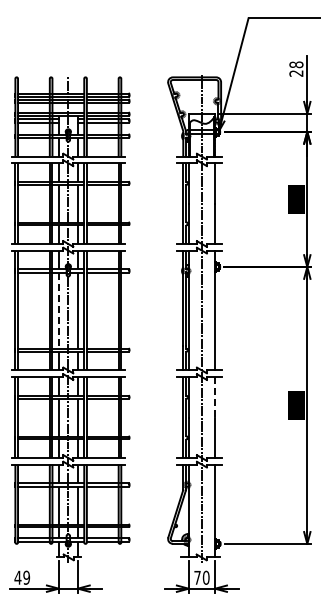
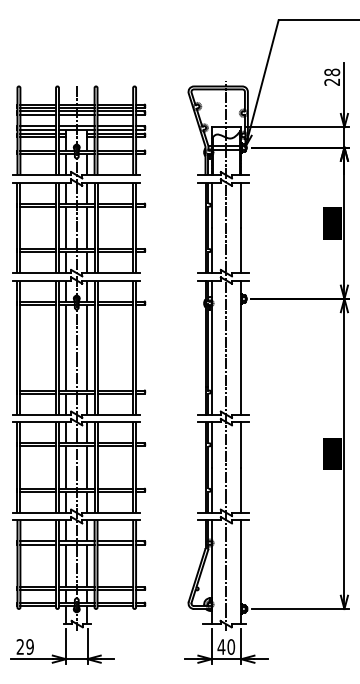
line: (58, 311) -> (65, 348), dashed -> solid
line: (215, 397) -> (241, 445), dashed -> solid
text: (17, 577) -> (19, 646), 49 -> 29
text: (197, 577) -> (221, 646), 70 -> 40

